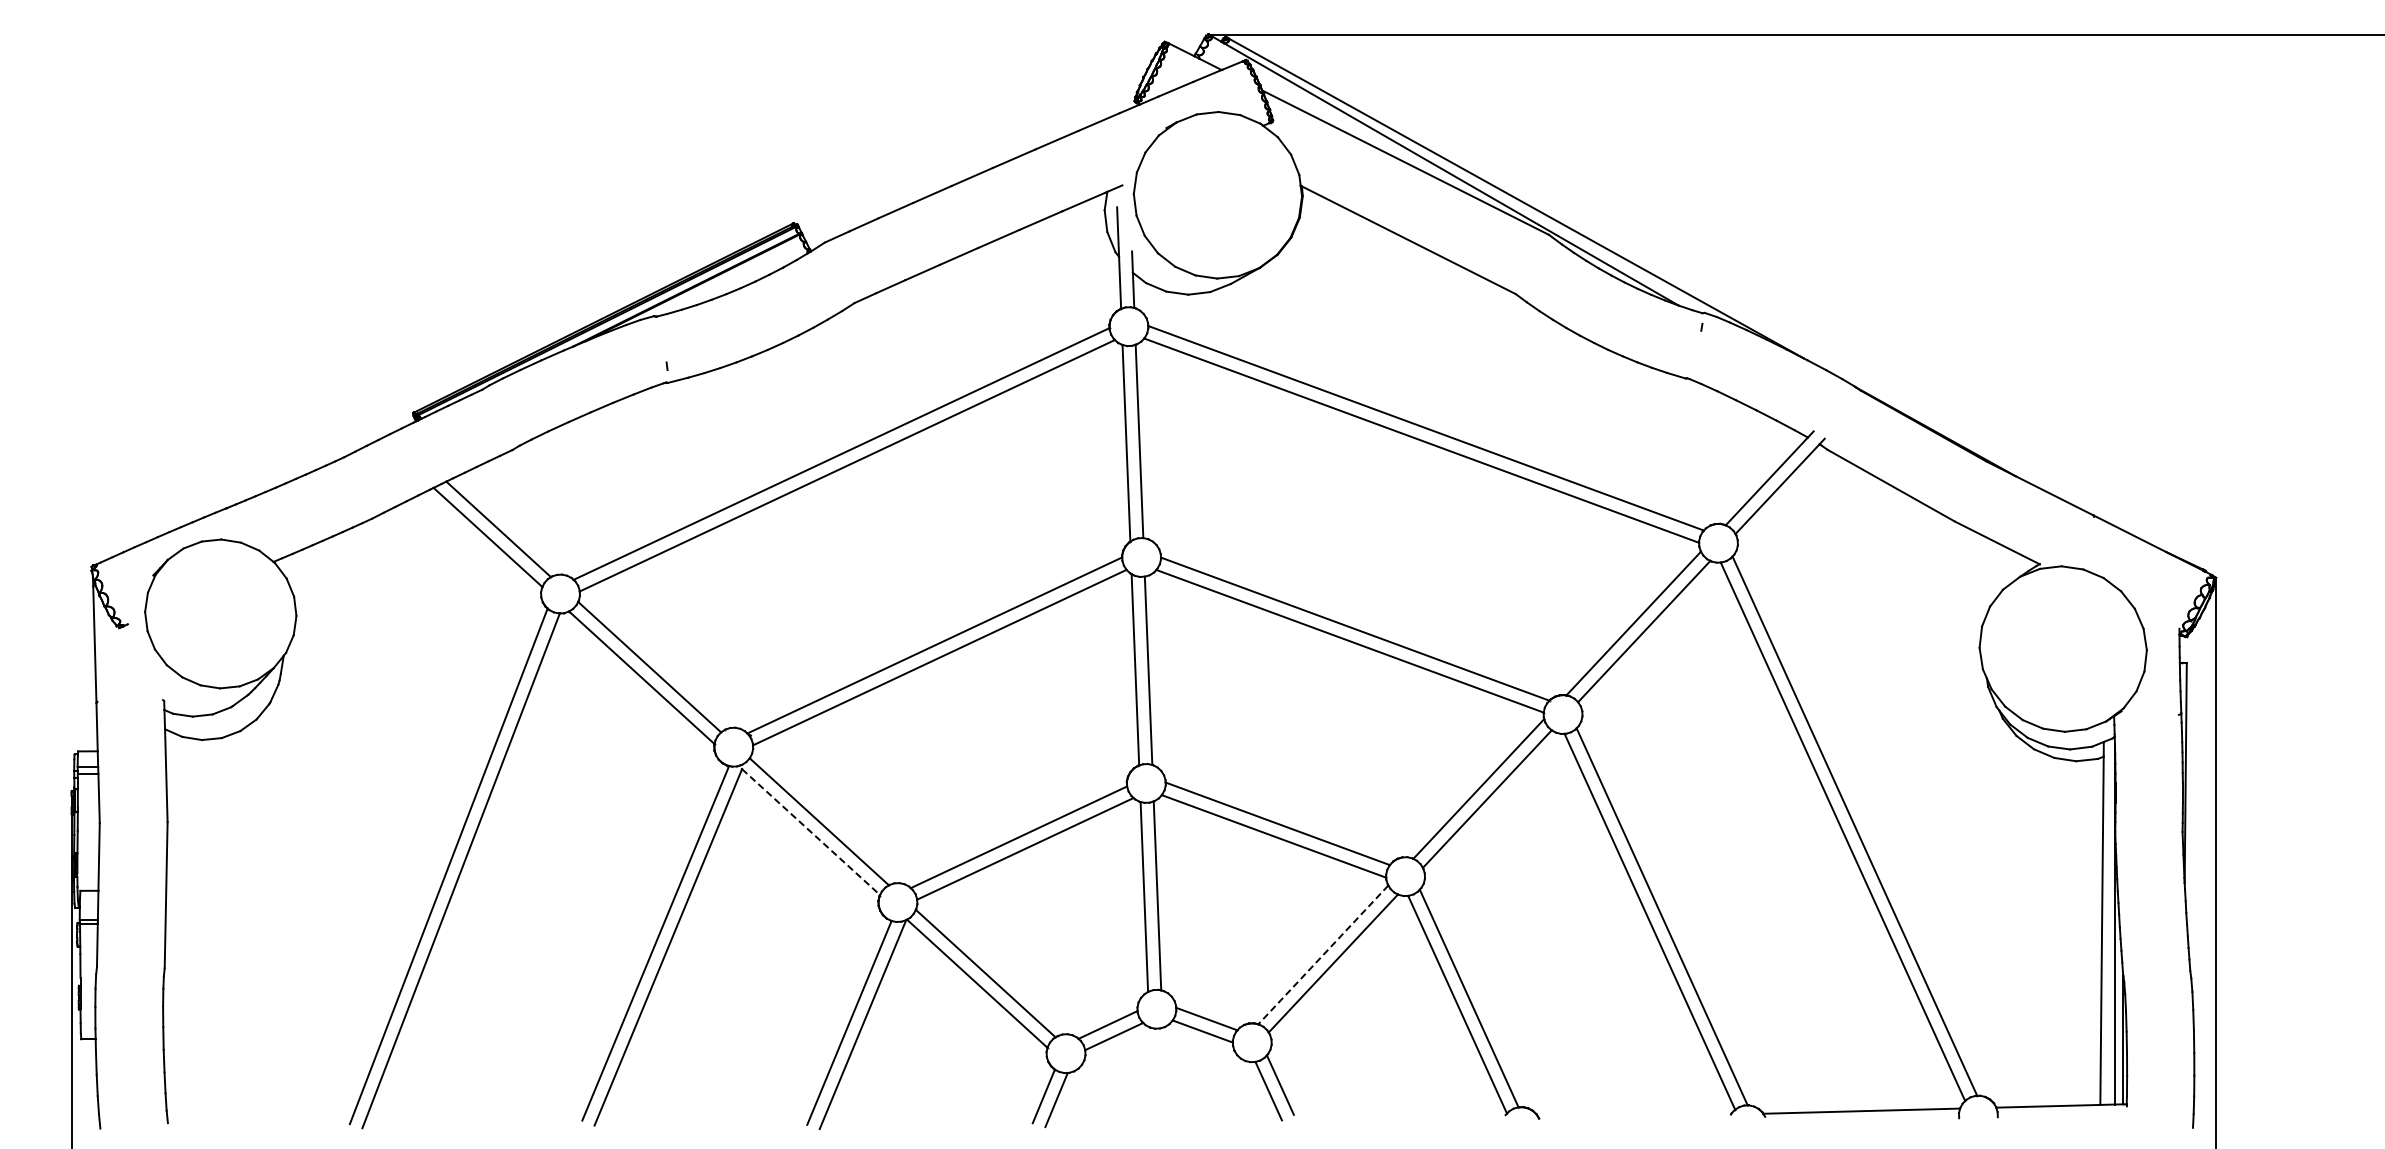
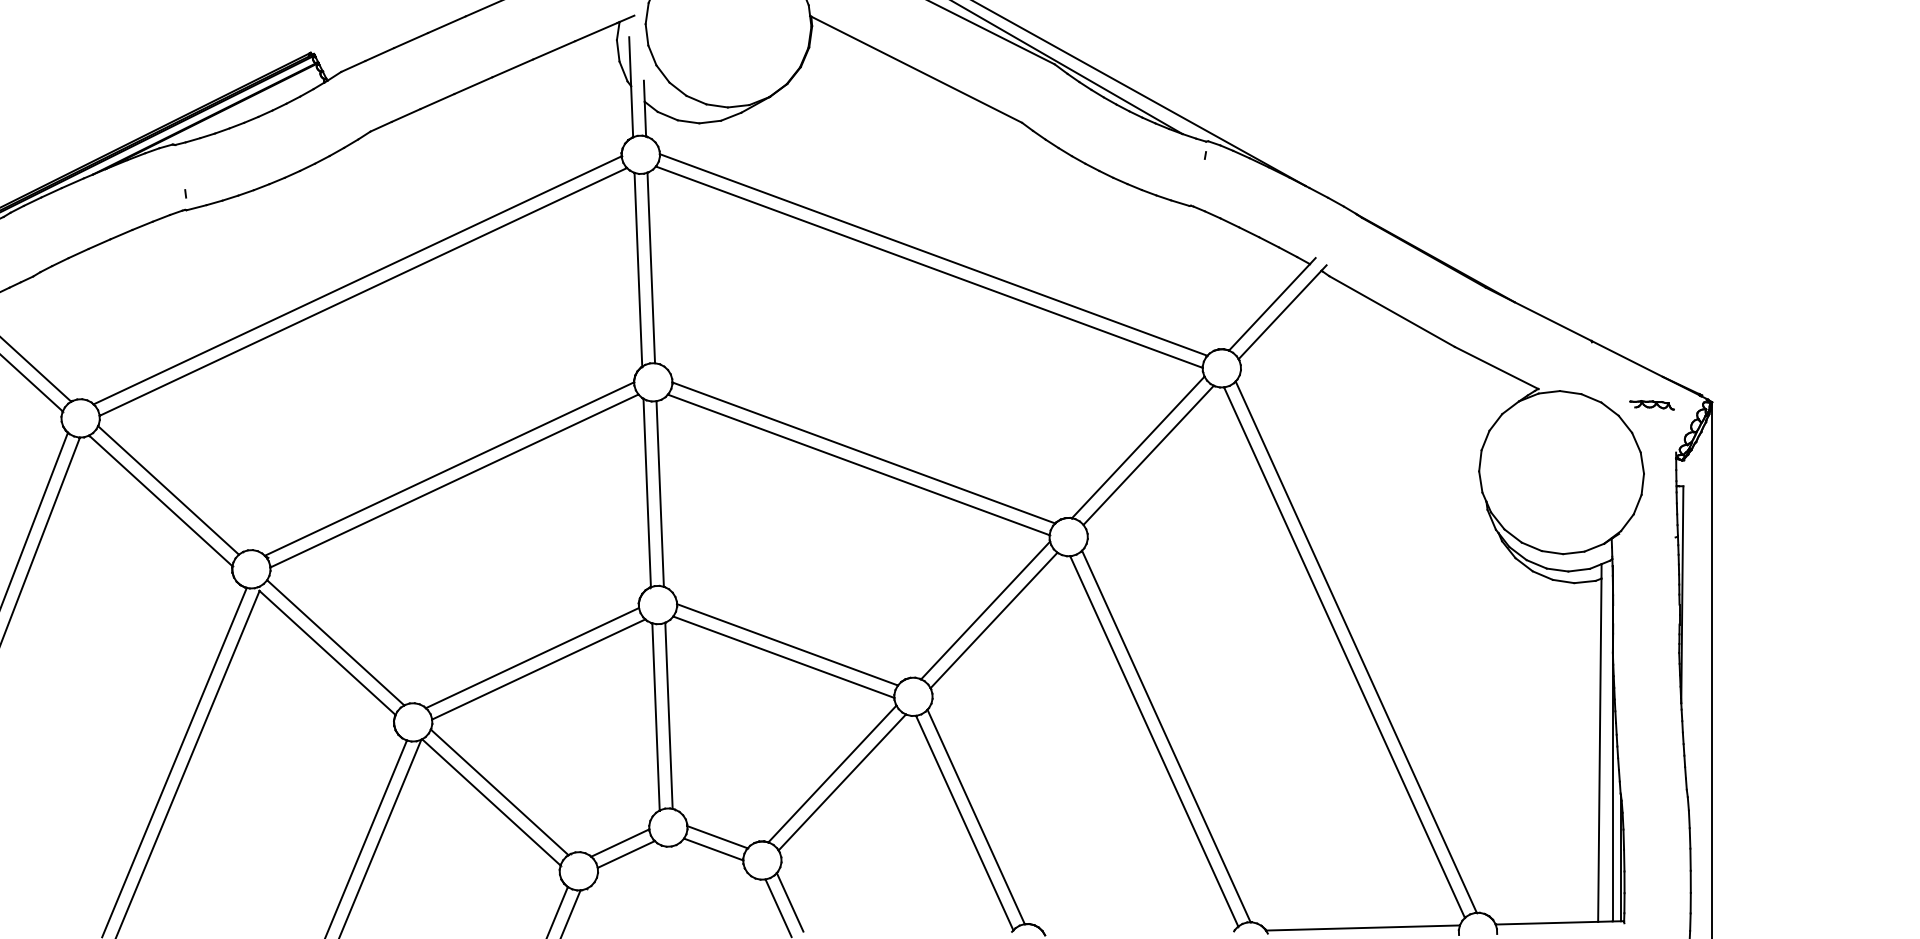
part: (2154, 580) -> (1651, 405), added
line: (811, 832) -> (328, 653), dashed -> solid
line: (1323, 955) -> (832, 774), dashed -> solid

